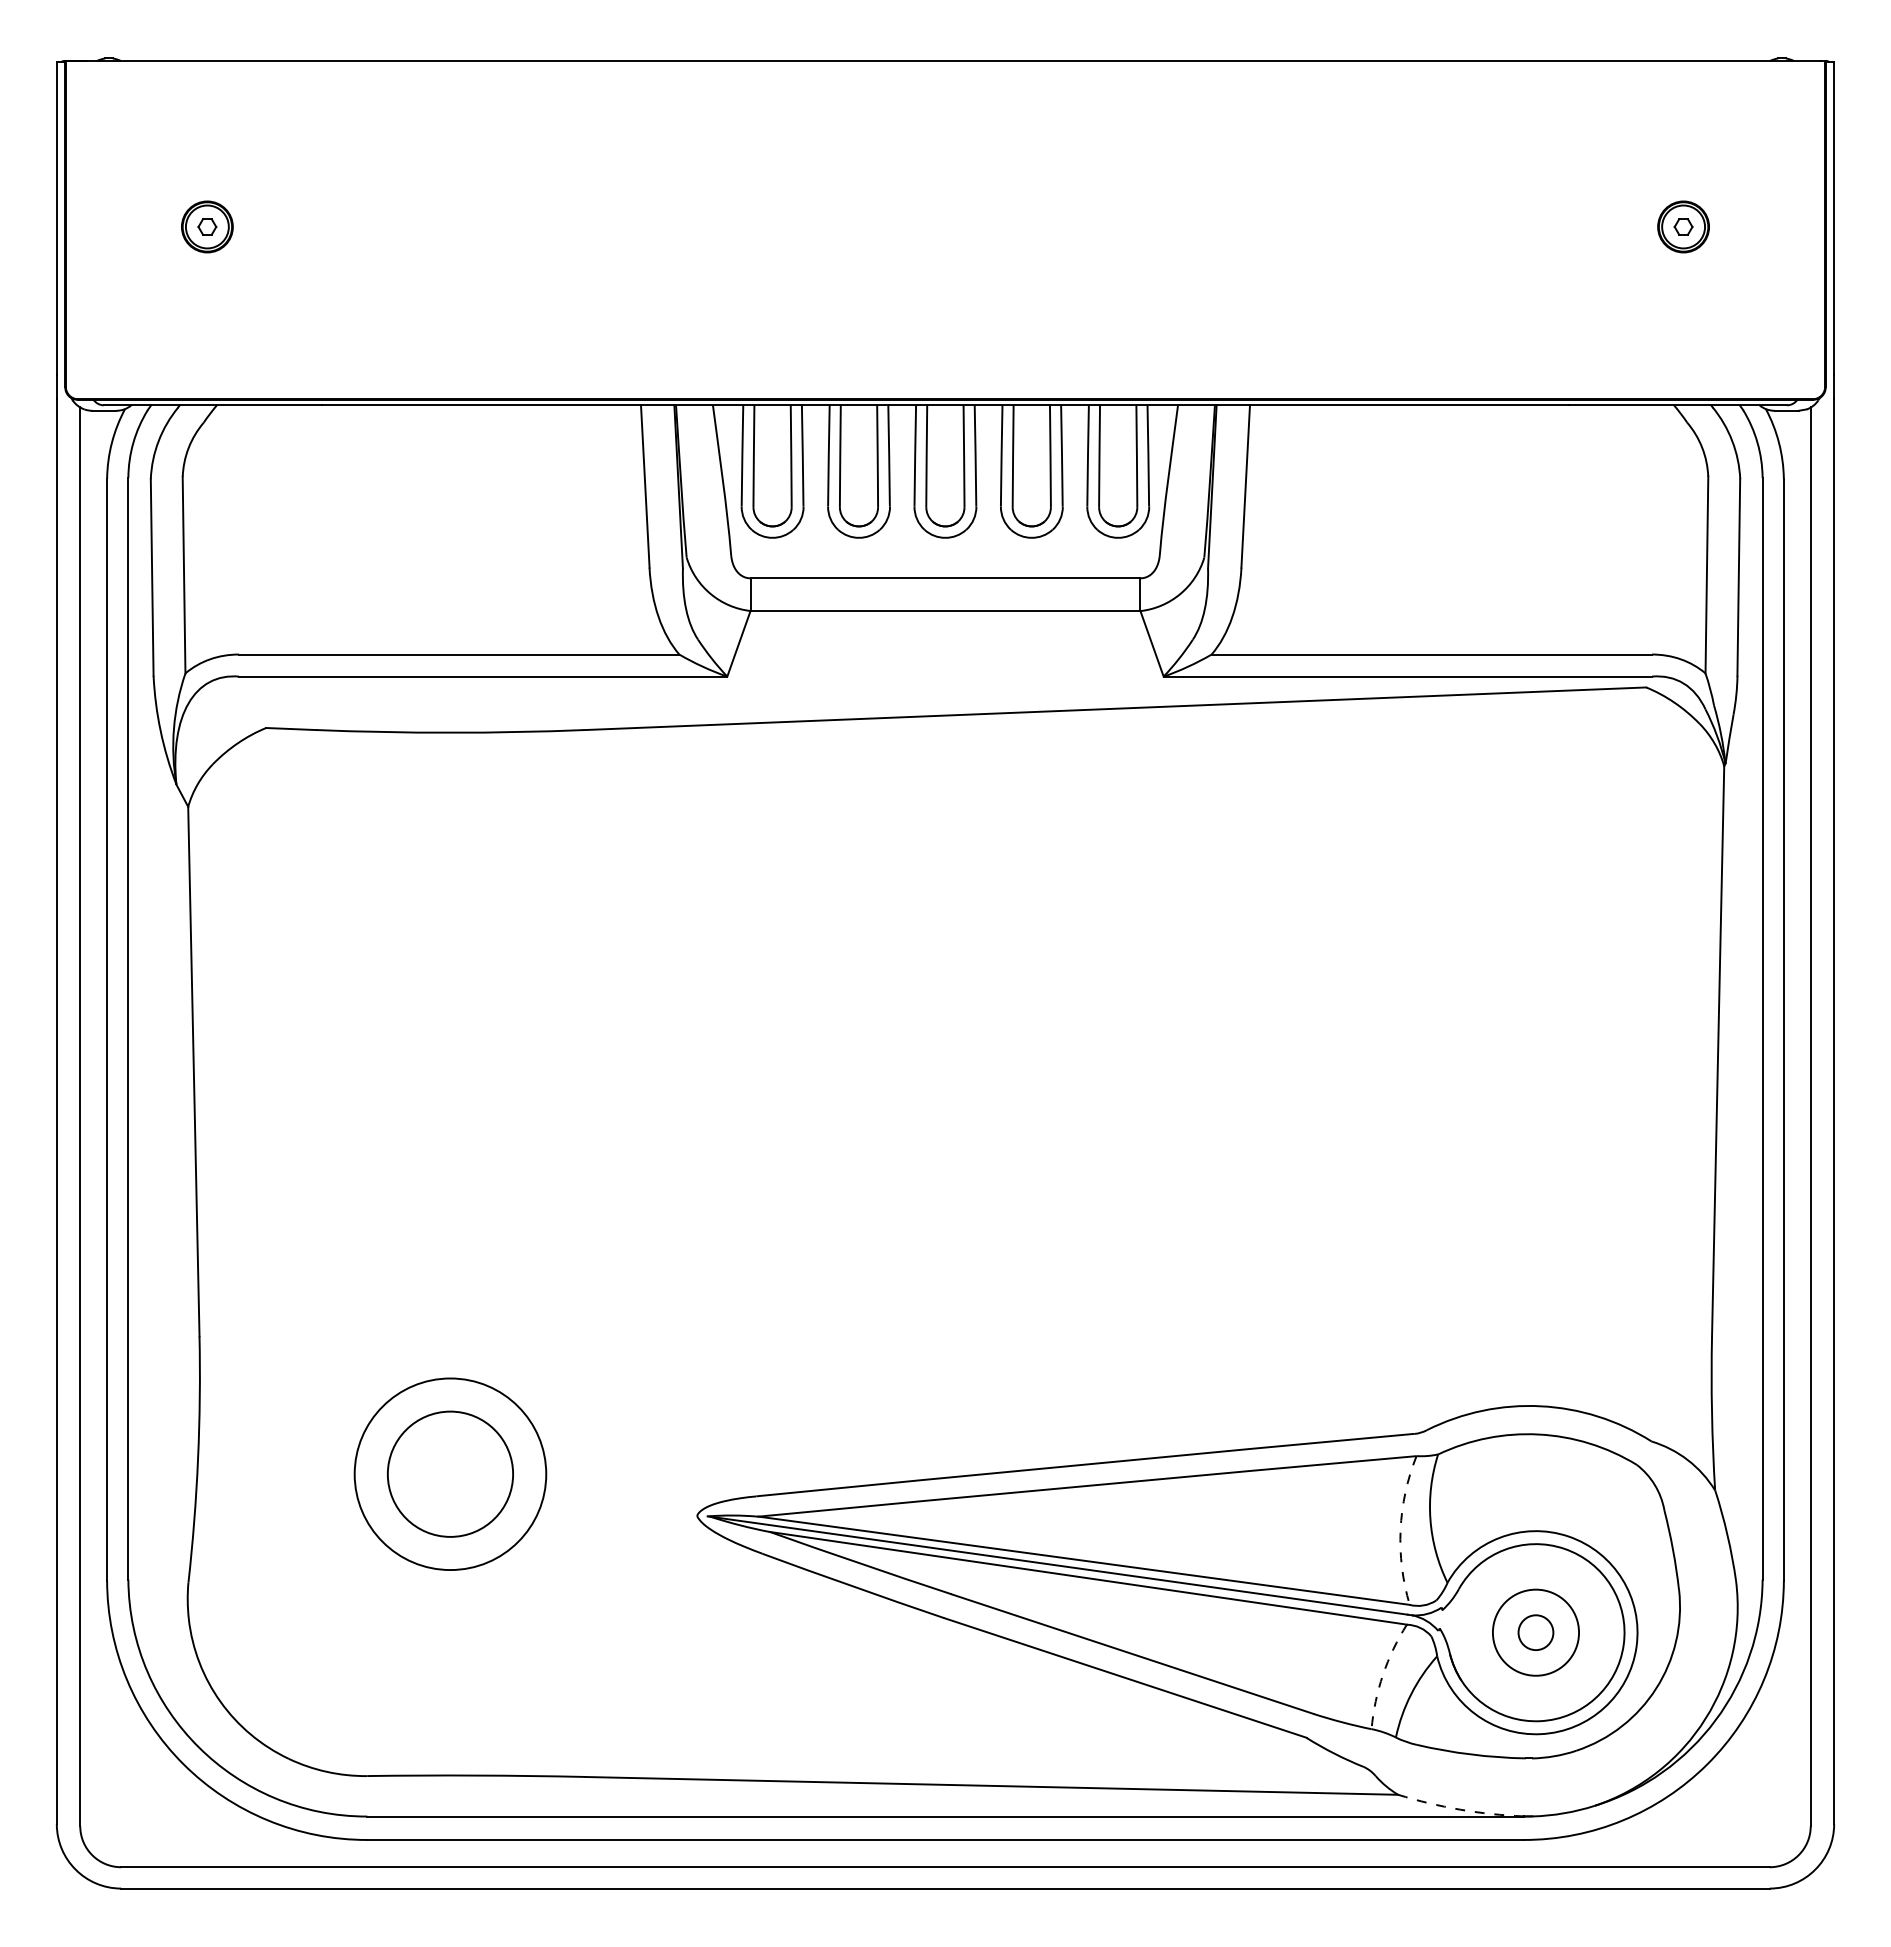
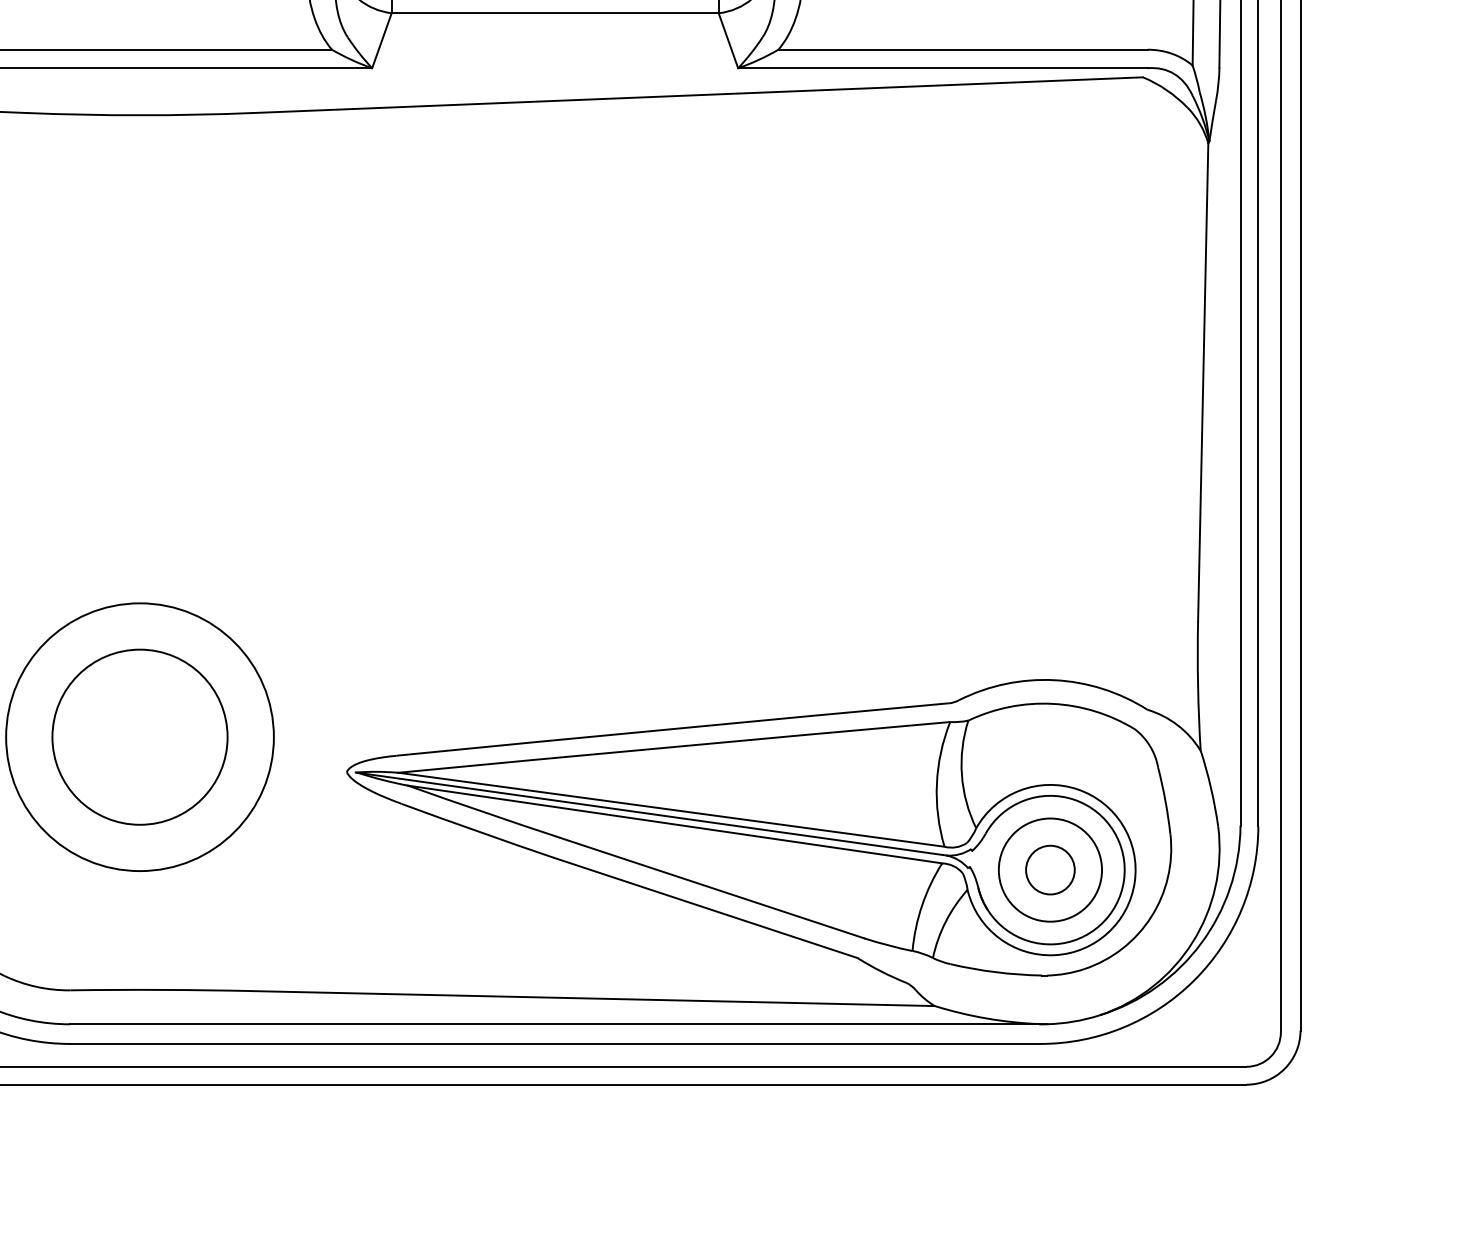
circle: (450, 1473) -> (140, 736), size x1.67
circle: (450, 1473) -> (140, 736), size x1.67
arc: (1400, 1529) -> (936, 783), dashed -> solid
circle: (1535, 1632) -> (1050, 869), size x1.43
circle: (1535, 1632) -> (1050, 869), size x1.67
arc: (1383, 1674) -> (922, 905), dashed -> solid
arc: (1460, 1809) -> (987, 1018), dashed -> solid

